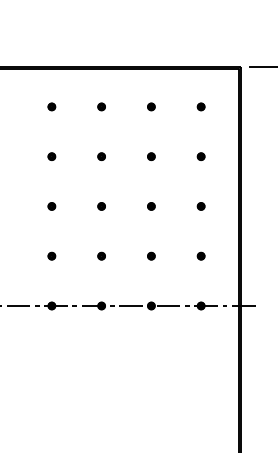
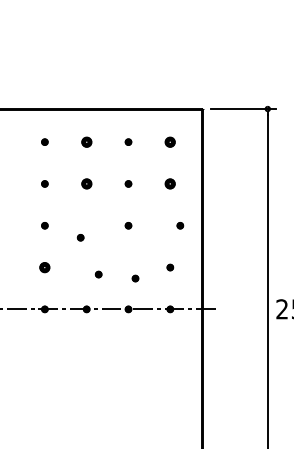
part: (101, 106) -> (86, 141), size x1.6
part: (201, 106) -> (170, 141), size x1.6
part: (101, 156) -> (86, 183), size x1.6
part: (201, 156) -> (170, 183), size x1.6
part: (101, 206) -> (80, 237), moved
part: (201, 206) -> (180, 225), moved
part: (51, 256) -> (44, 267), size x1.6
part: (101, 256) -> (98, 274), moved
part: (151, 256) -> (135, 278), moved

